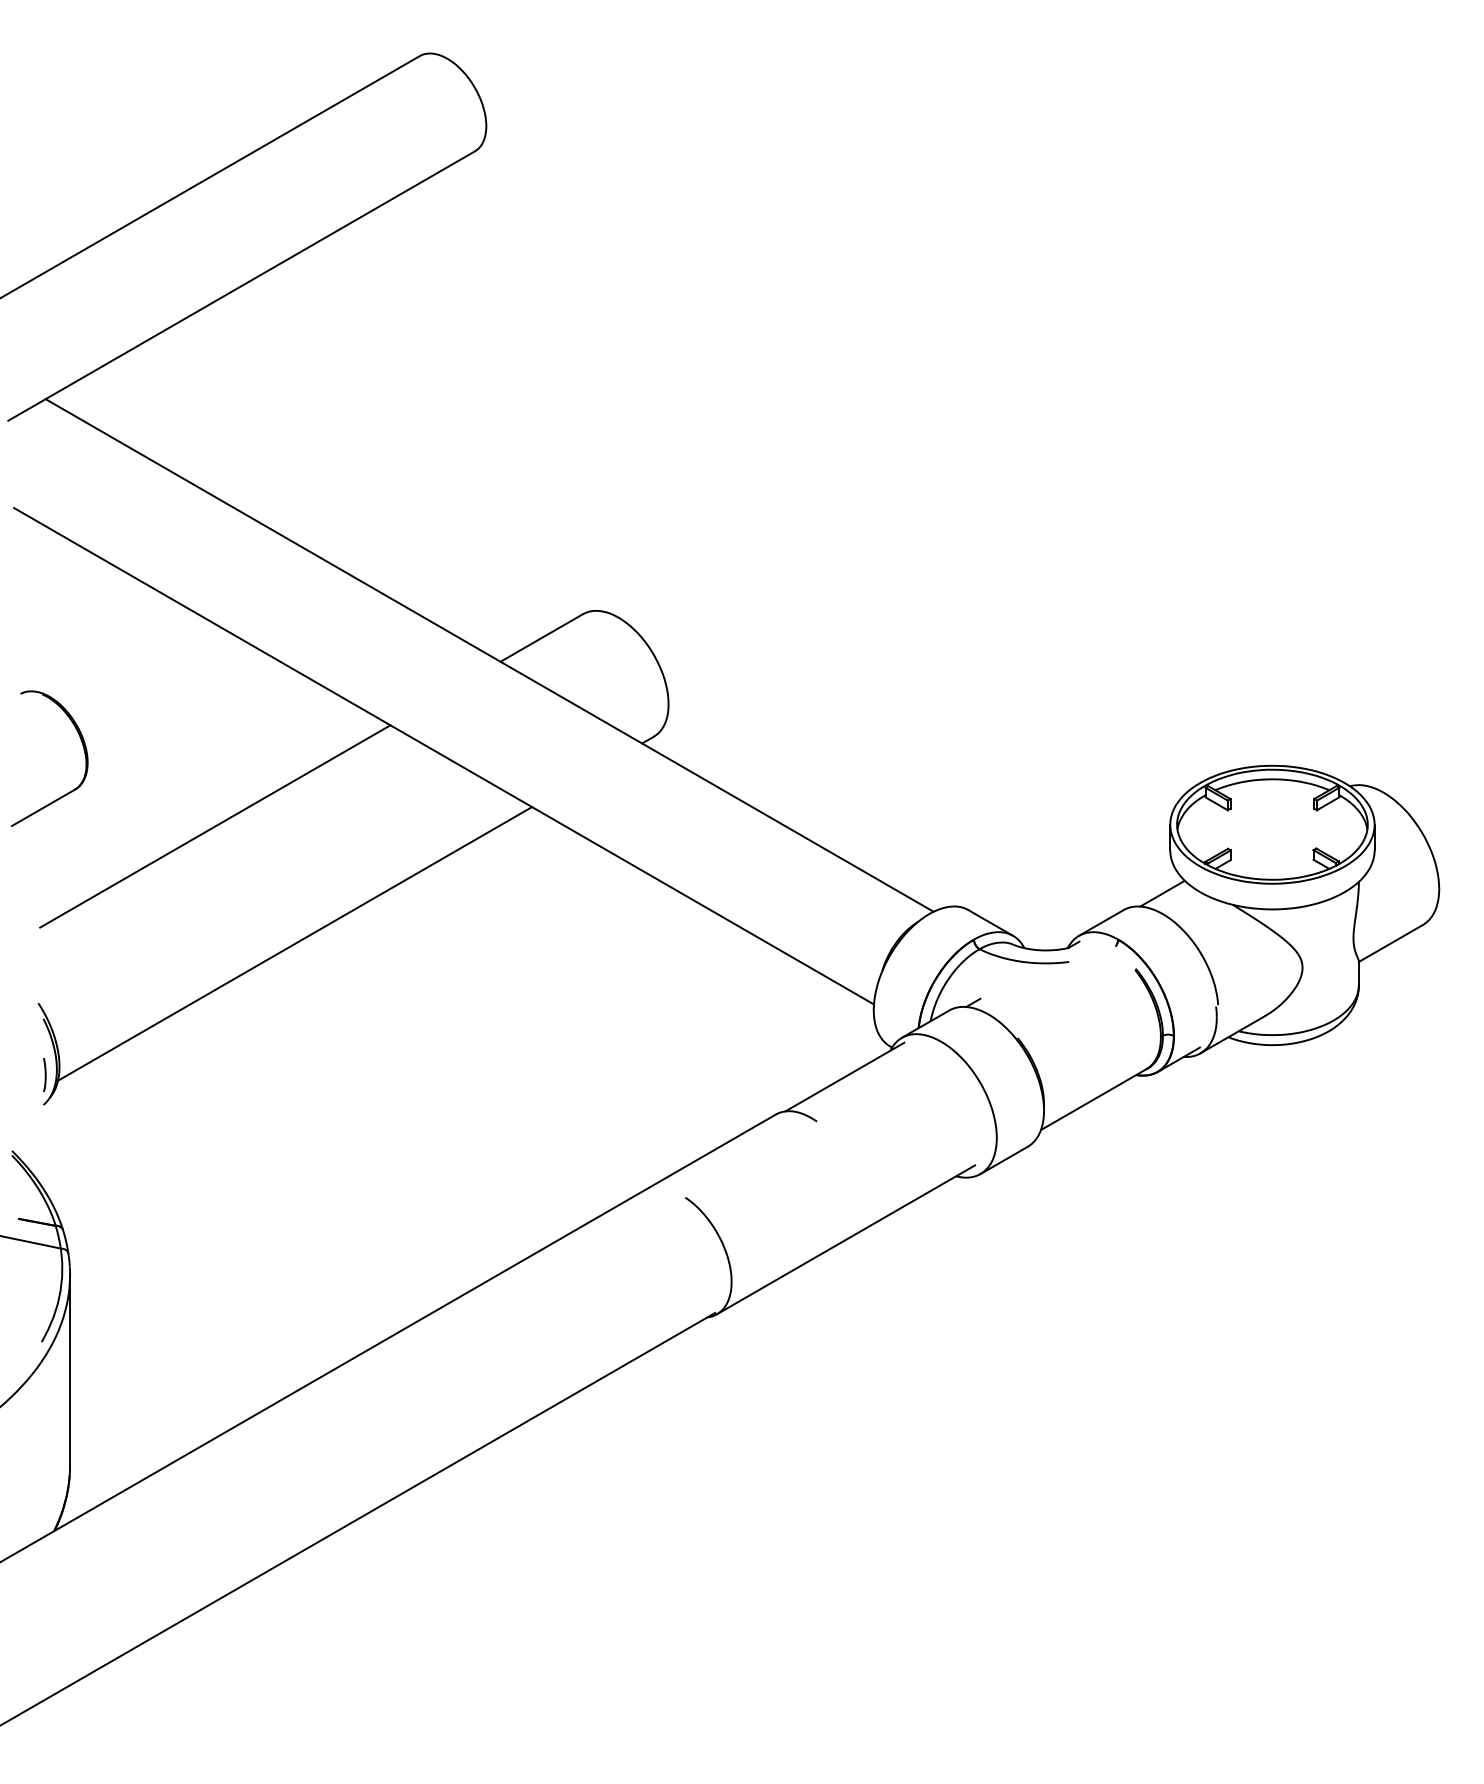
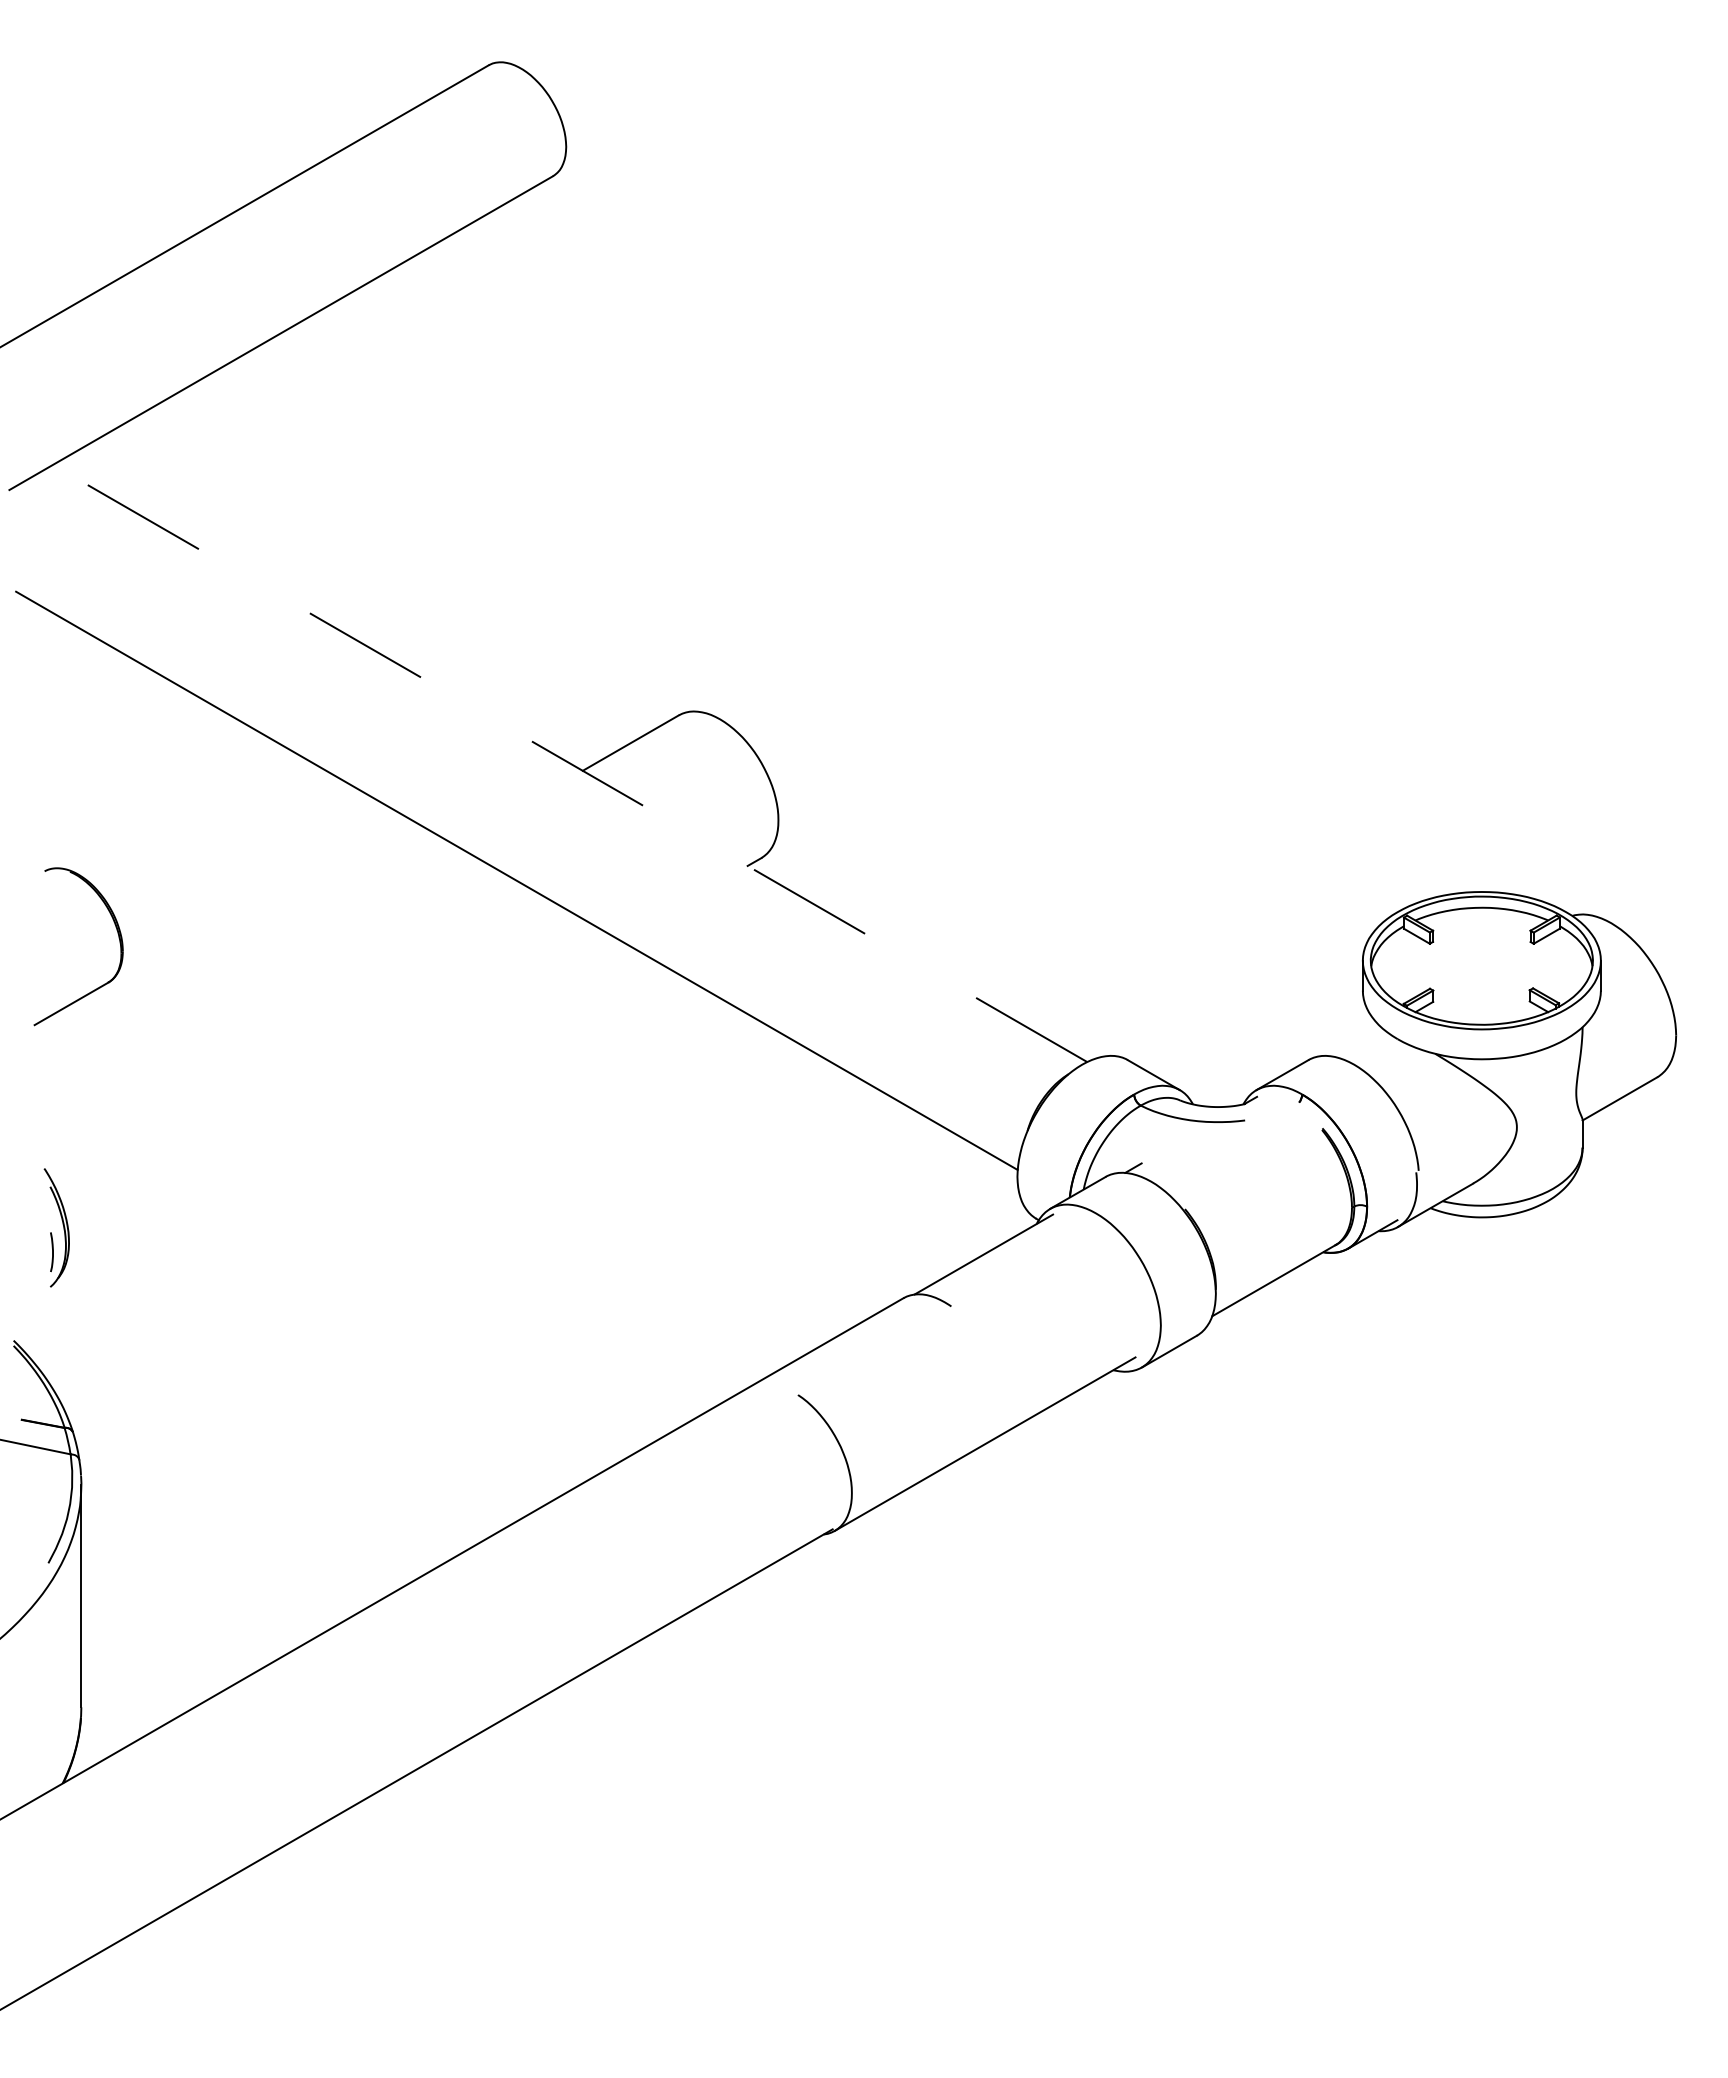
line: (489, 655) -> (569, 763), solid -> dashed
part: (83, 751) -> (118, 938), moved
line: (215, 826) -> (250, 962), removed
line: (1162, 893) -> (1353, 1040), removed
line: (295, 943) -> (343, 1099), removed

